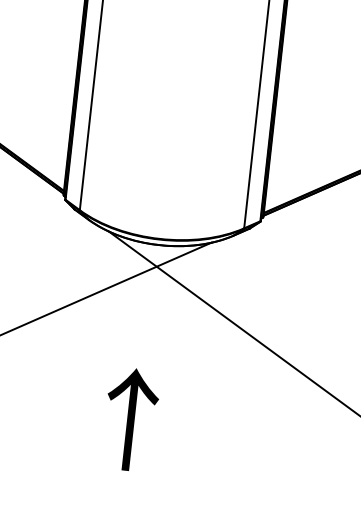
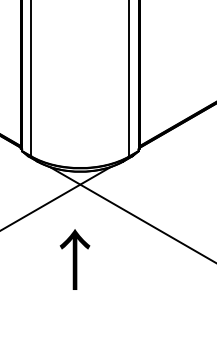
text: (129, 419) -> (74, 259), moved

